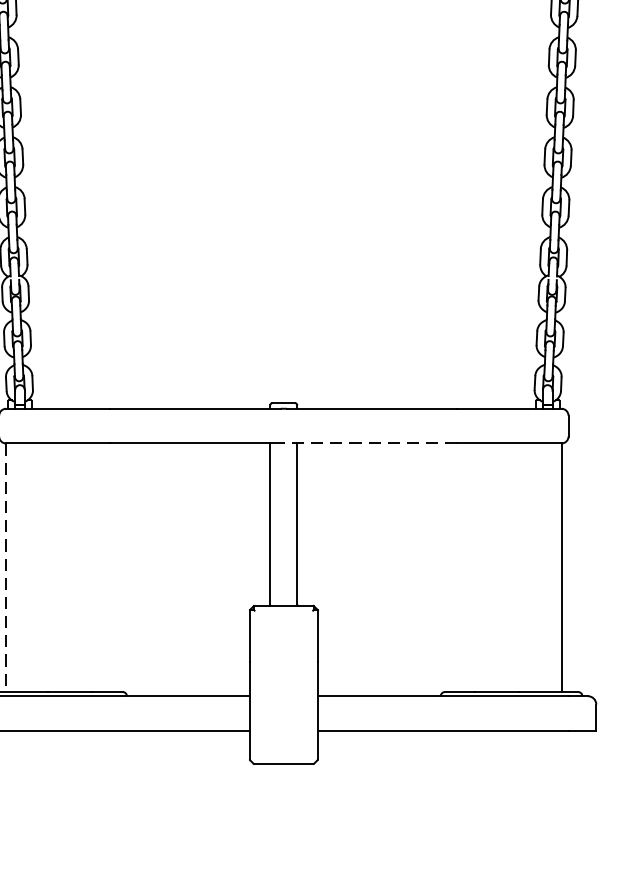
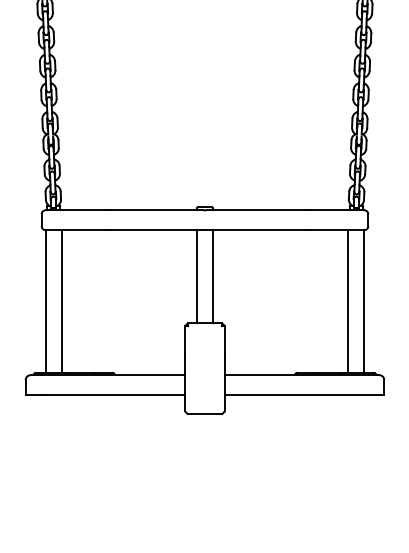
line: (370, 444) -> (254, 230), dashed -> solid
line: (33, 567) -> (61, 301), added
line: (533, 567) -> (348, 301), added
line: (5, 569) -> (45, 302), dashed -> solid

